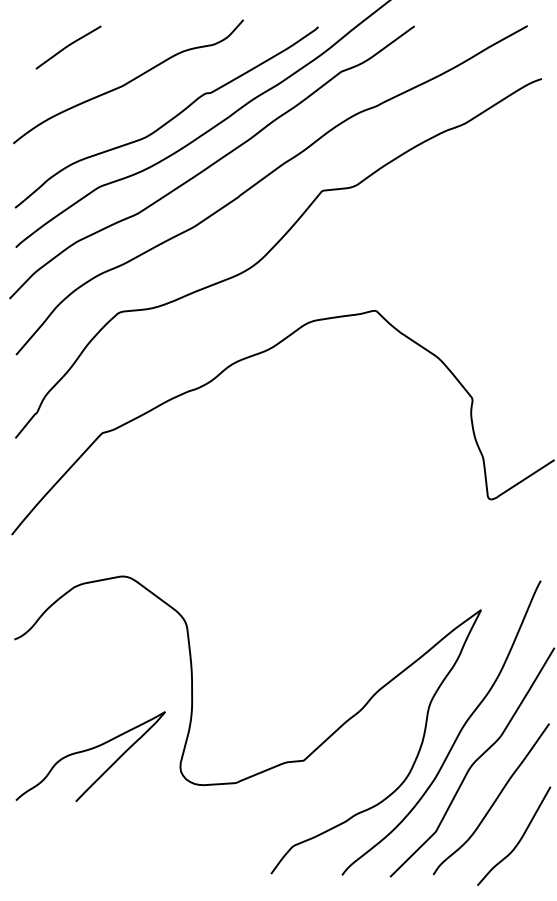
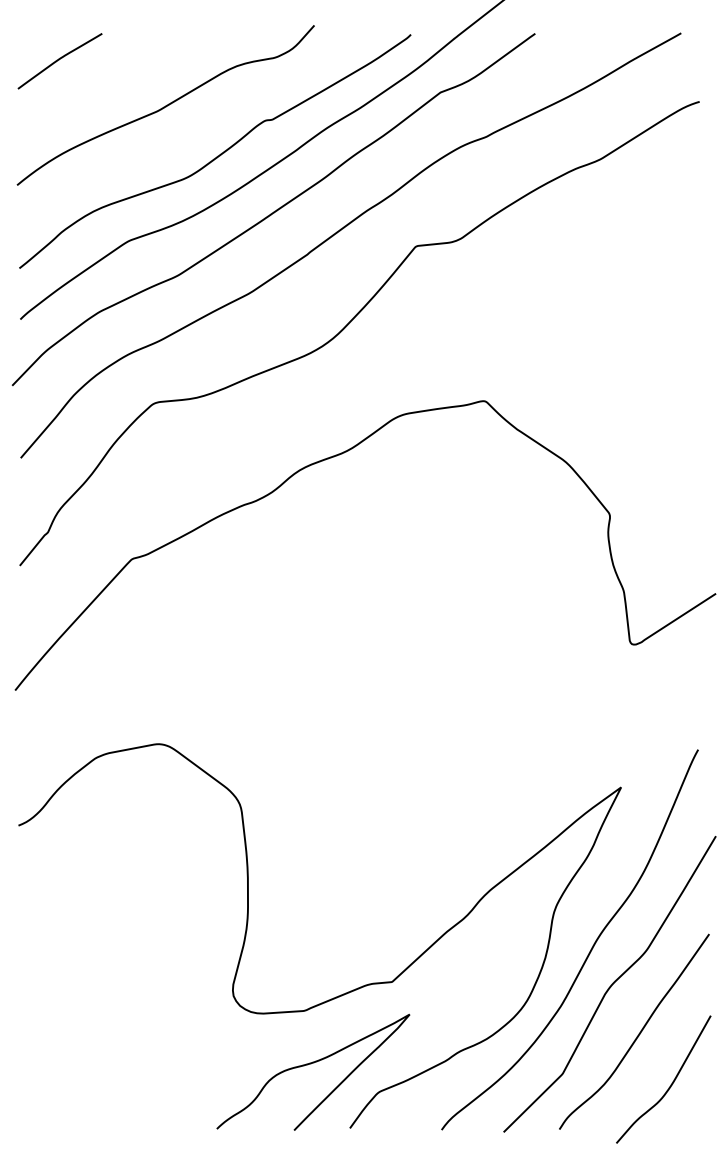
curve: (68, 46) -> (59, 59), moved
curve: (90, 750) -> (313, 1064), moved

